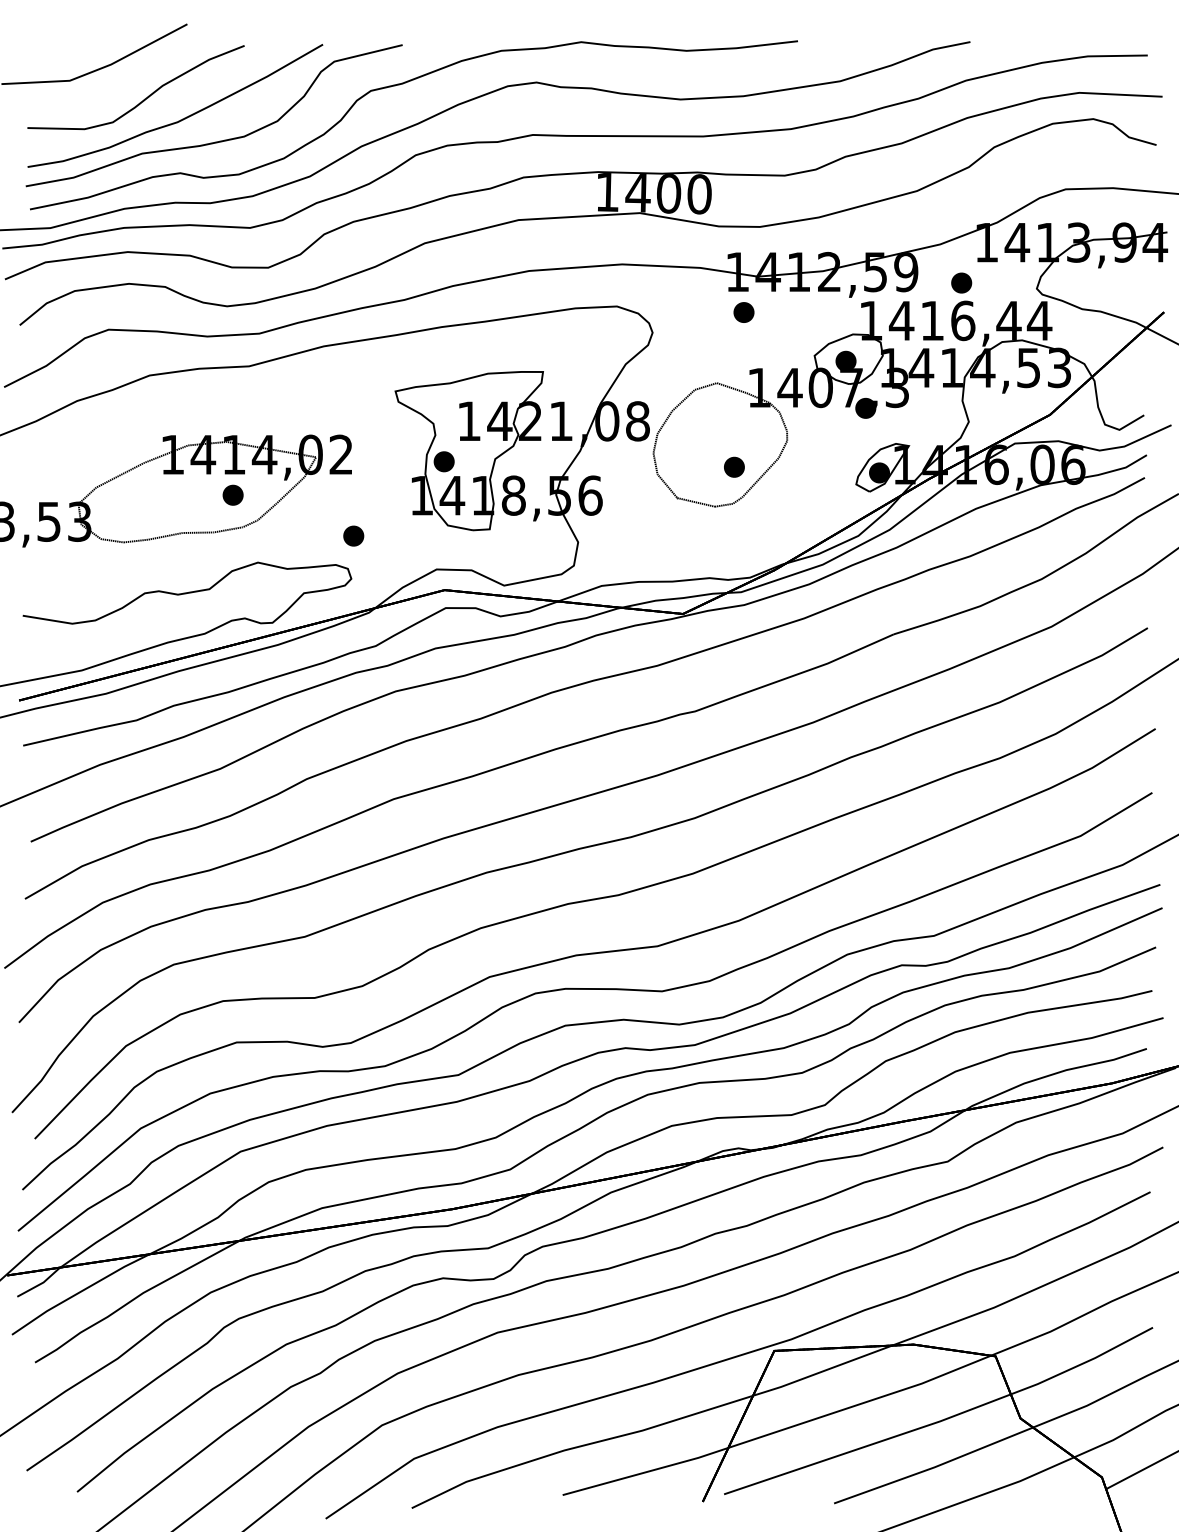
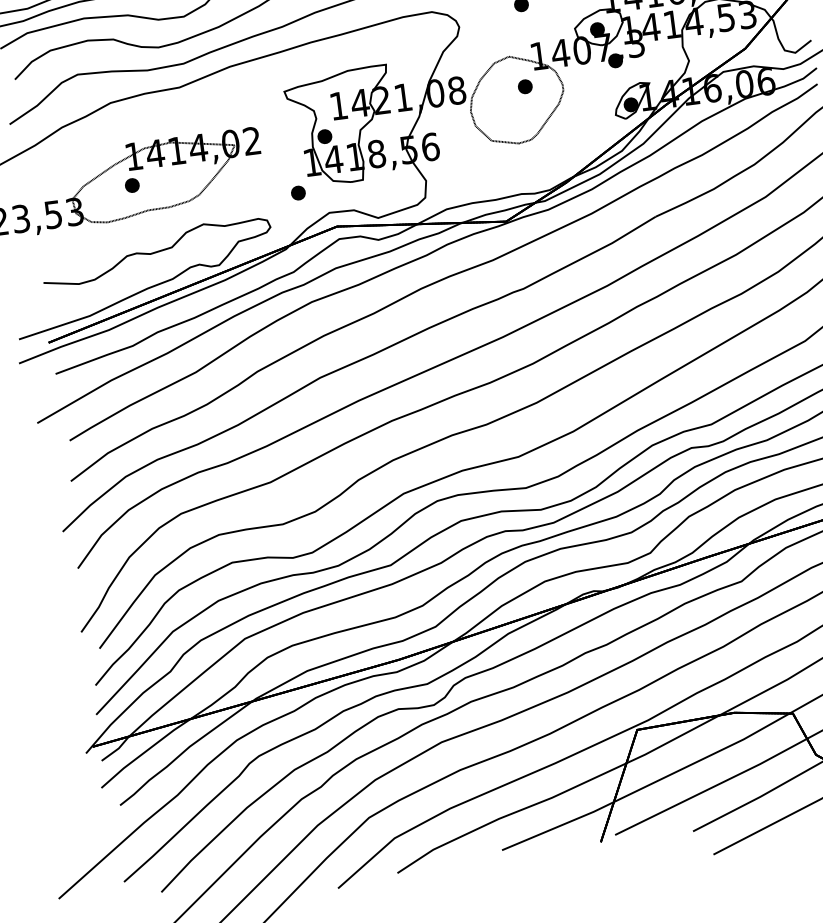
part: (734, 466) -> (525, 86), moved
part: (232, 494) -> (131, 185), moved
part: (353, 535) -> (298, 192), moved

